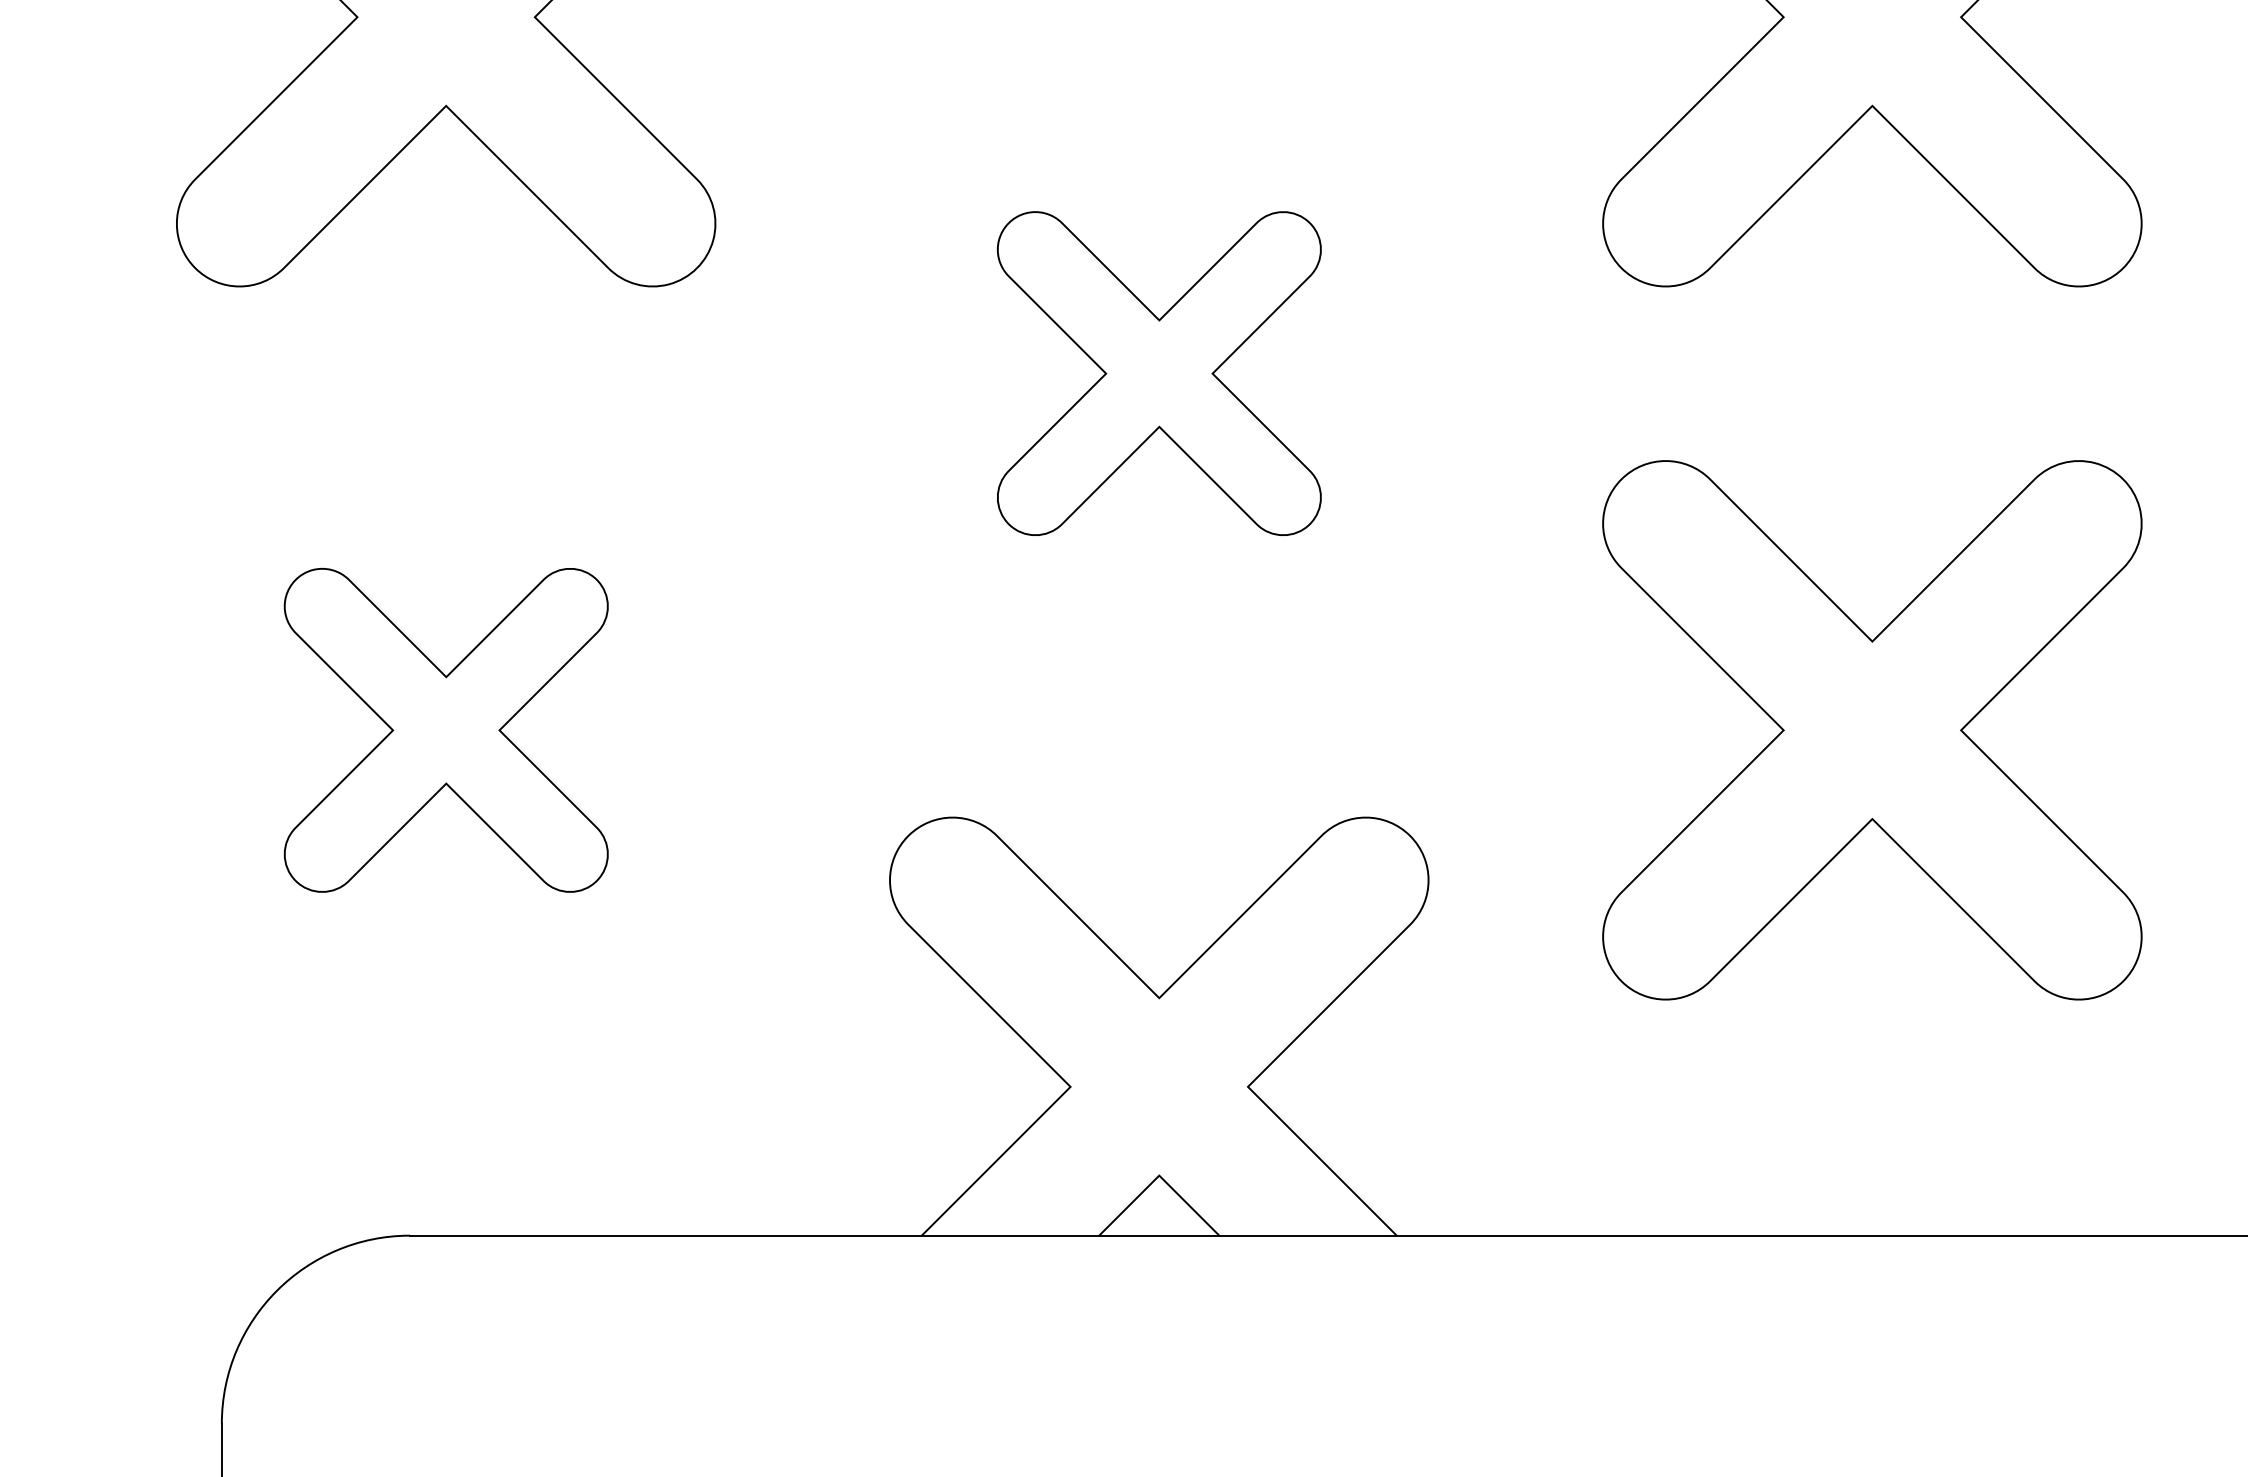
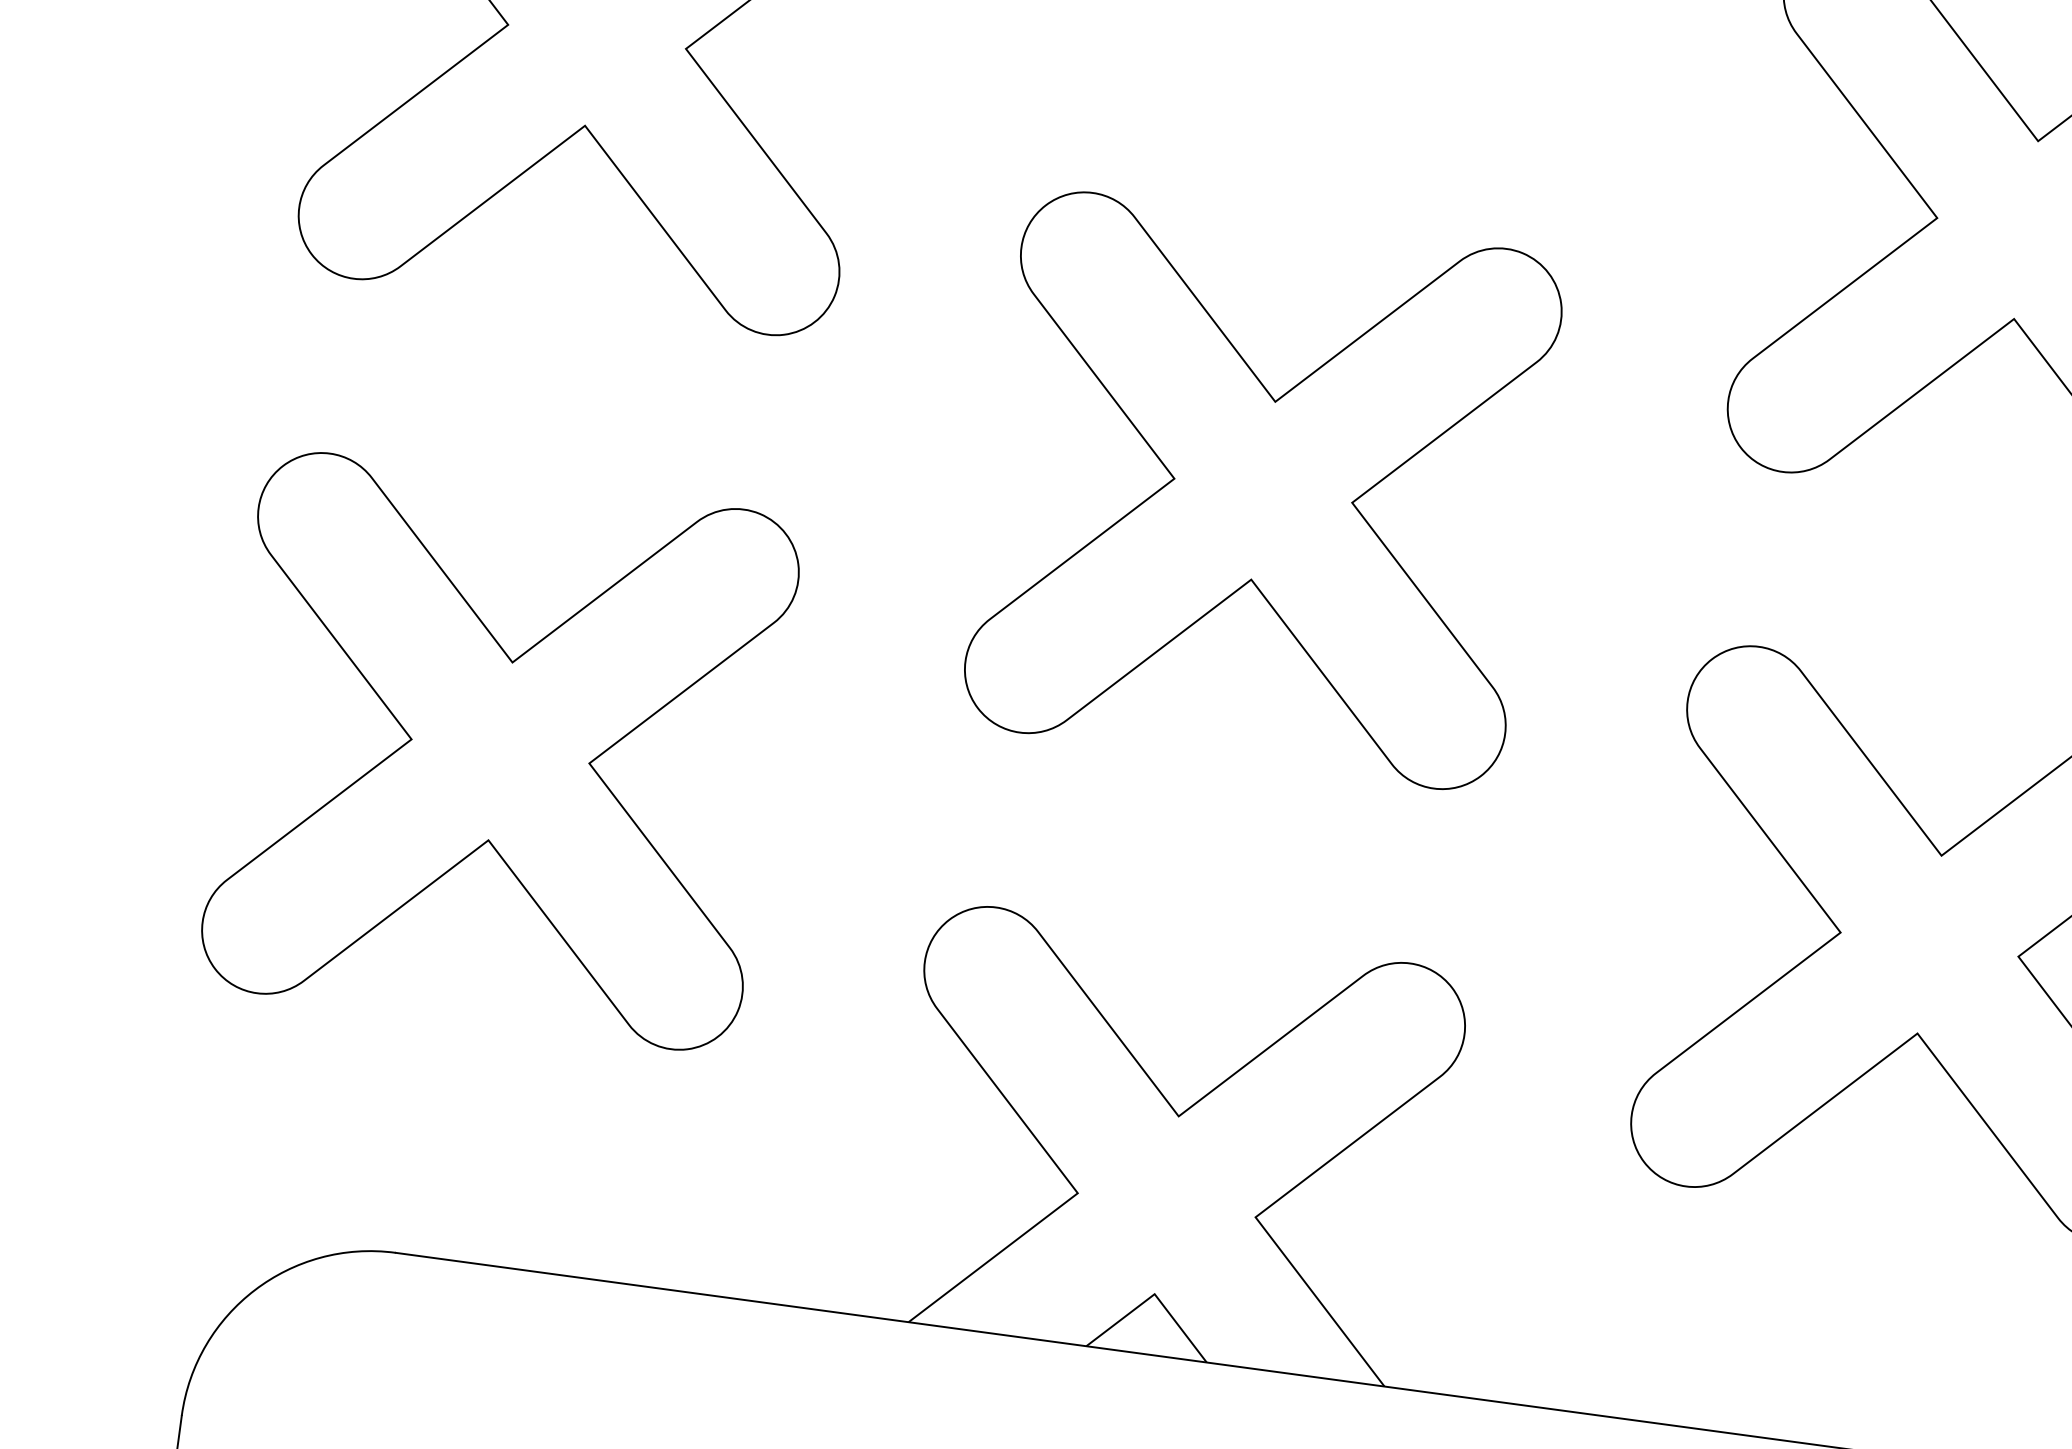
part: (1159, 373) -> (1263, 490), size x1.67
part: (446, 730) -> (500, 751), size x1.67

